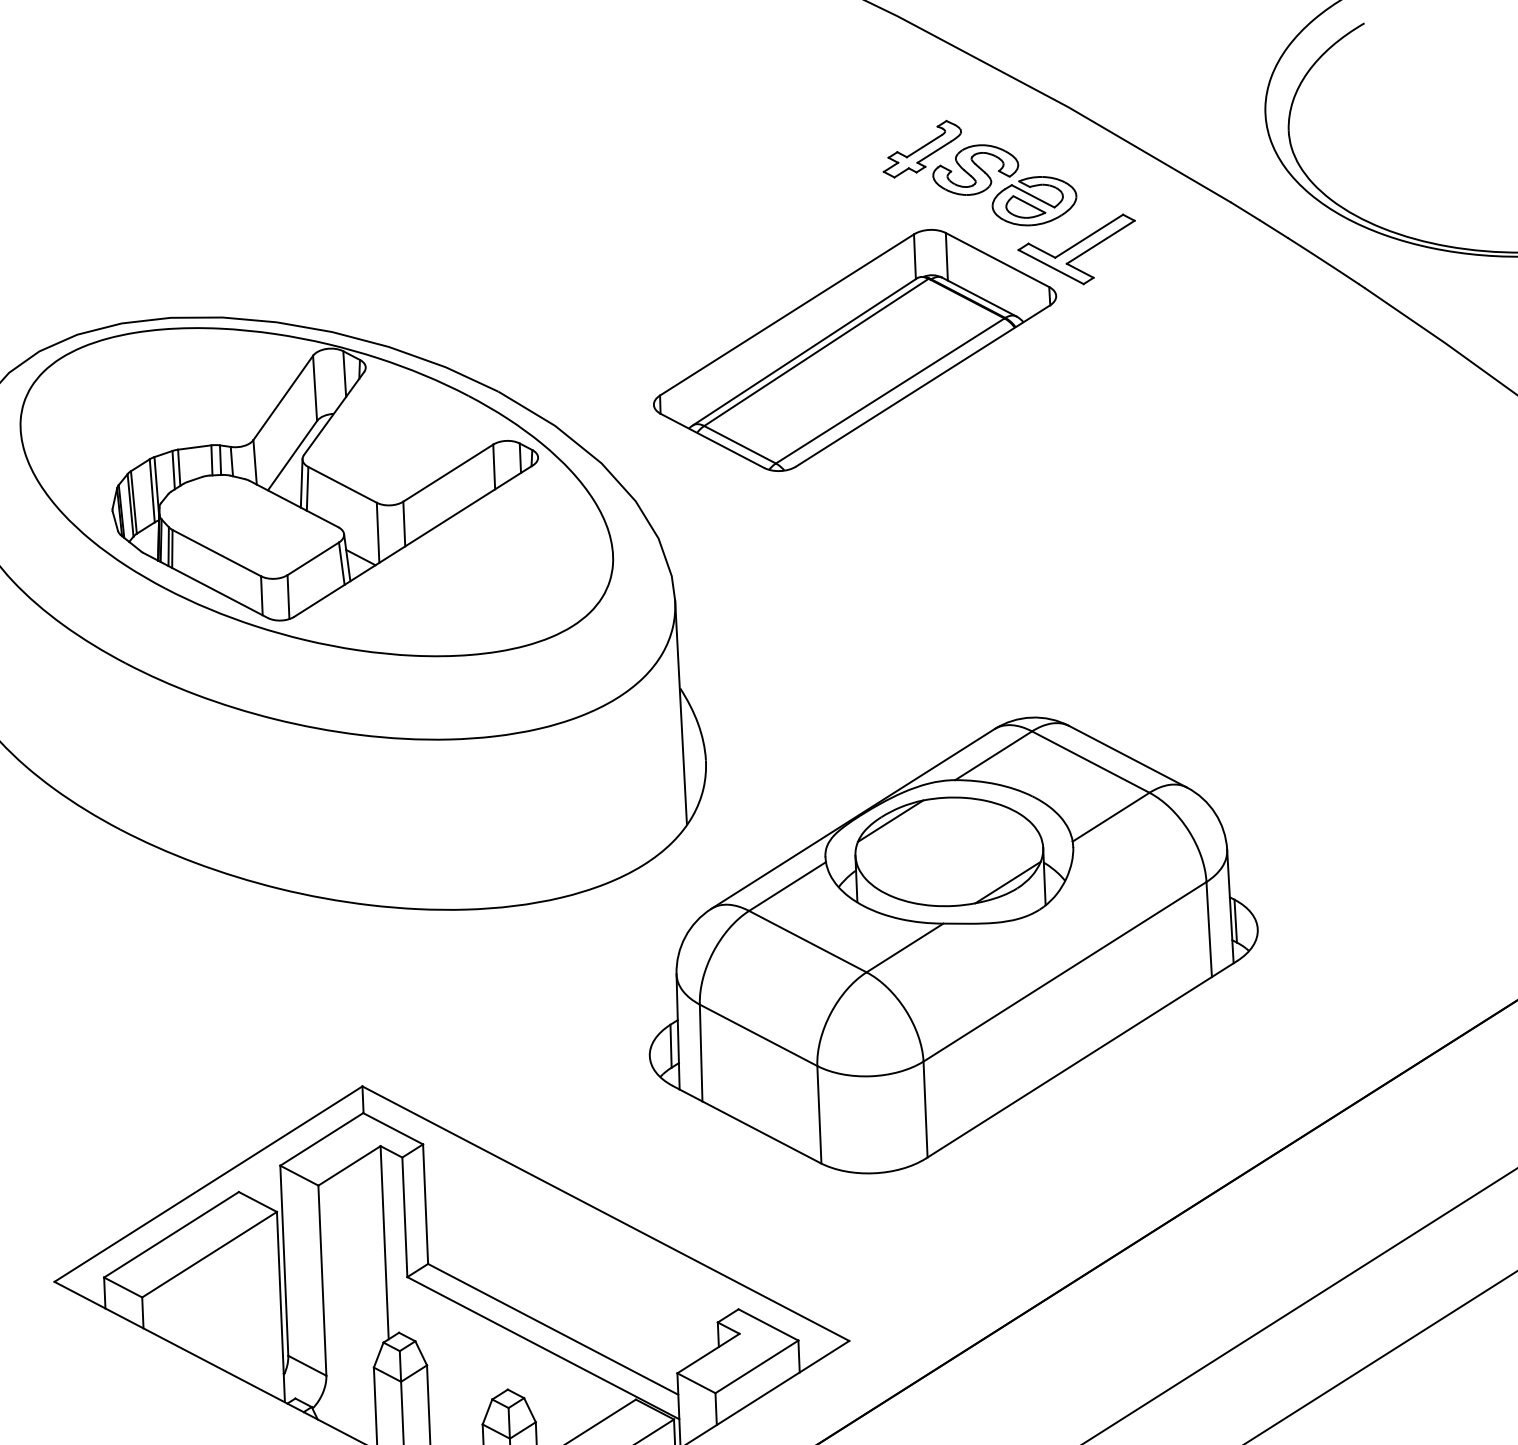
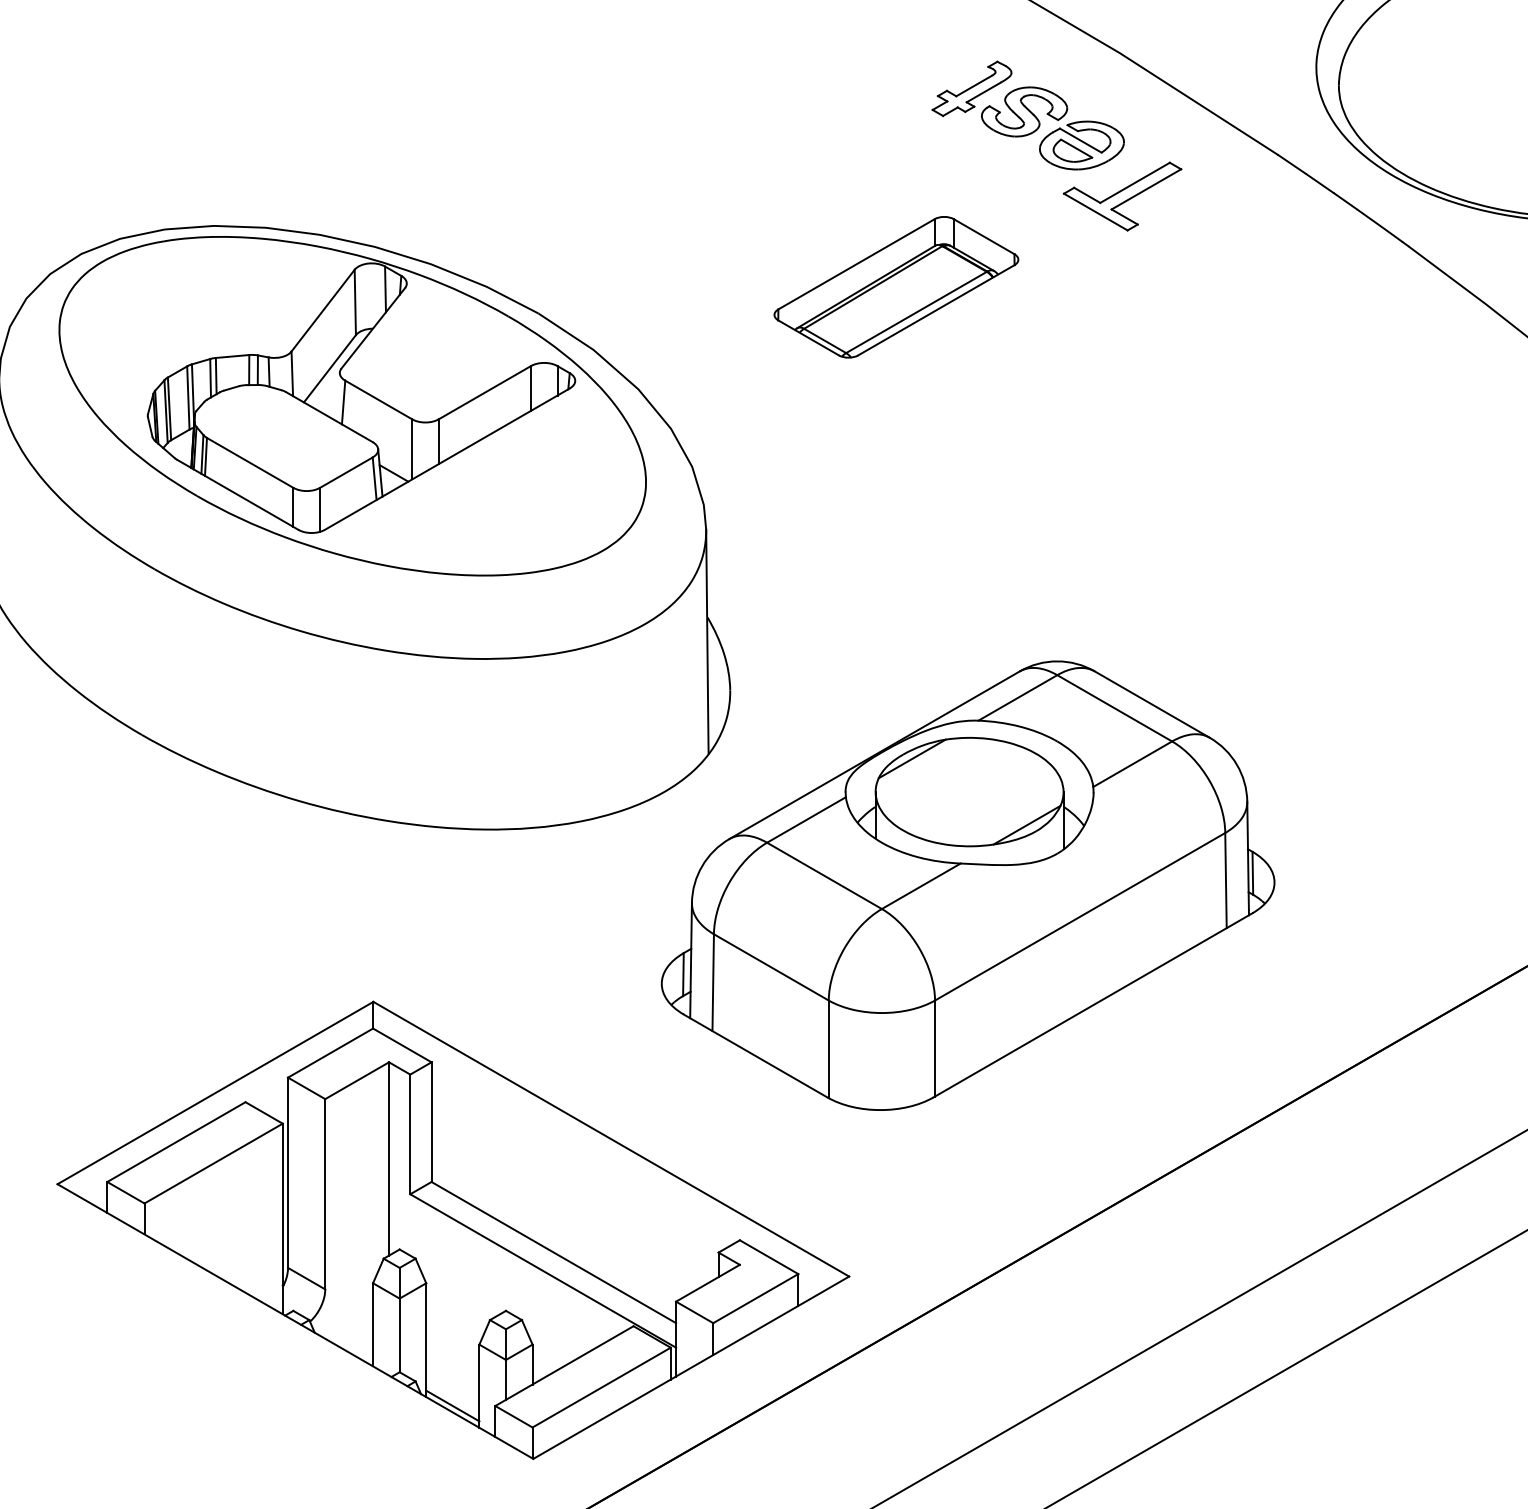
part: (855, 350) -> (896, 287), size x0.6
line: (301, 483) -> (337, 396), removed

